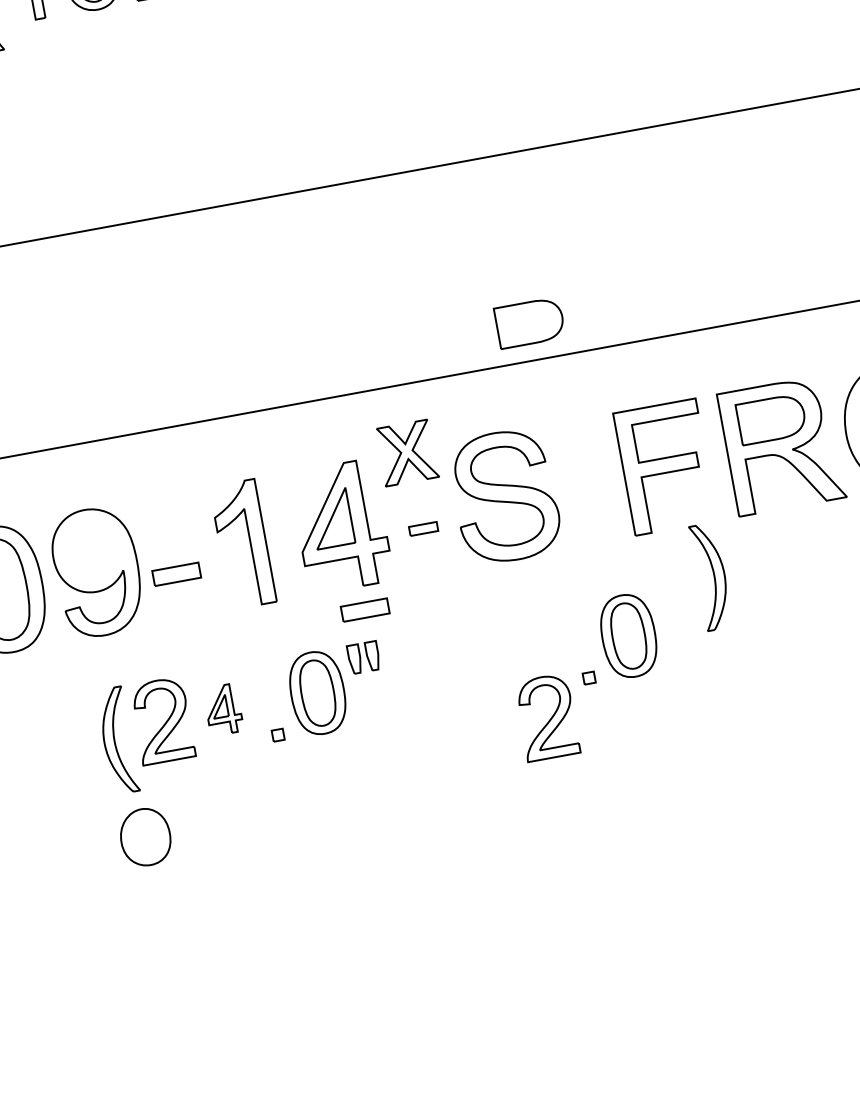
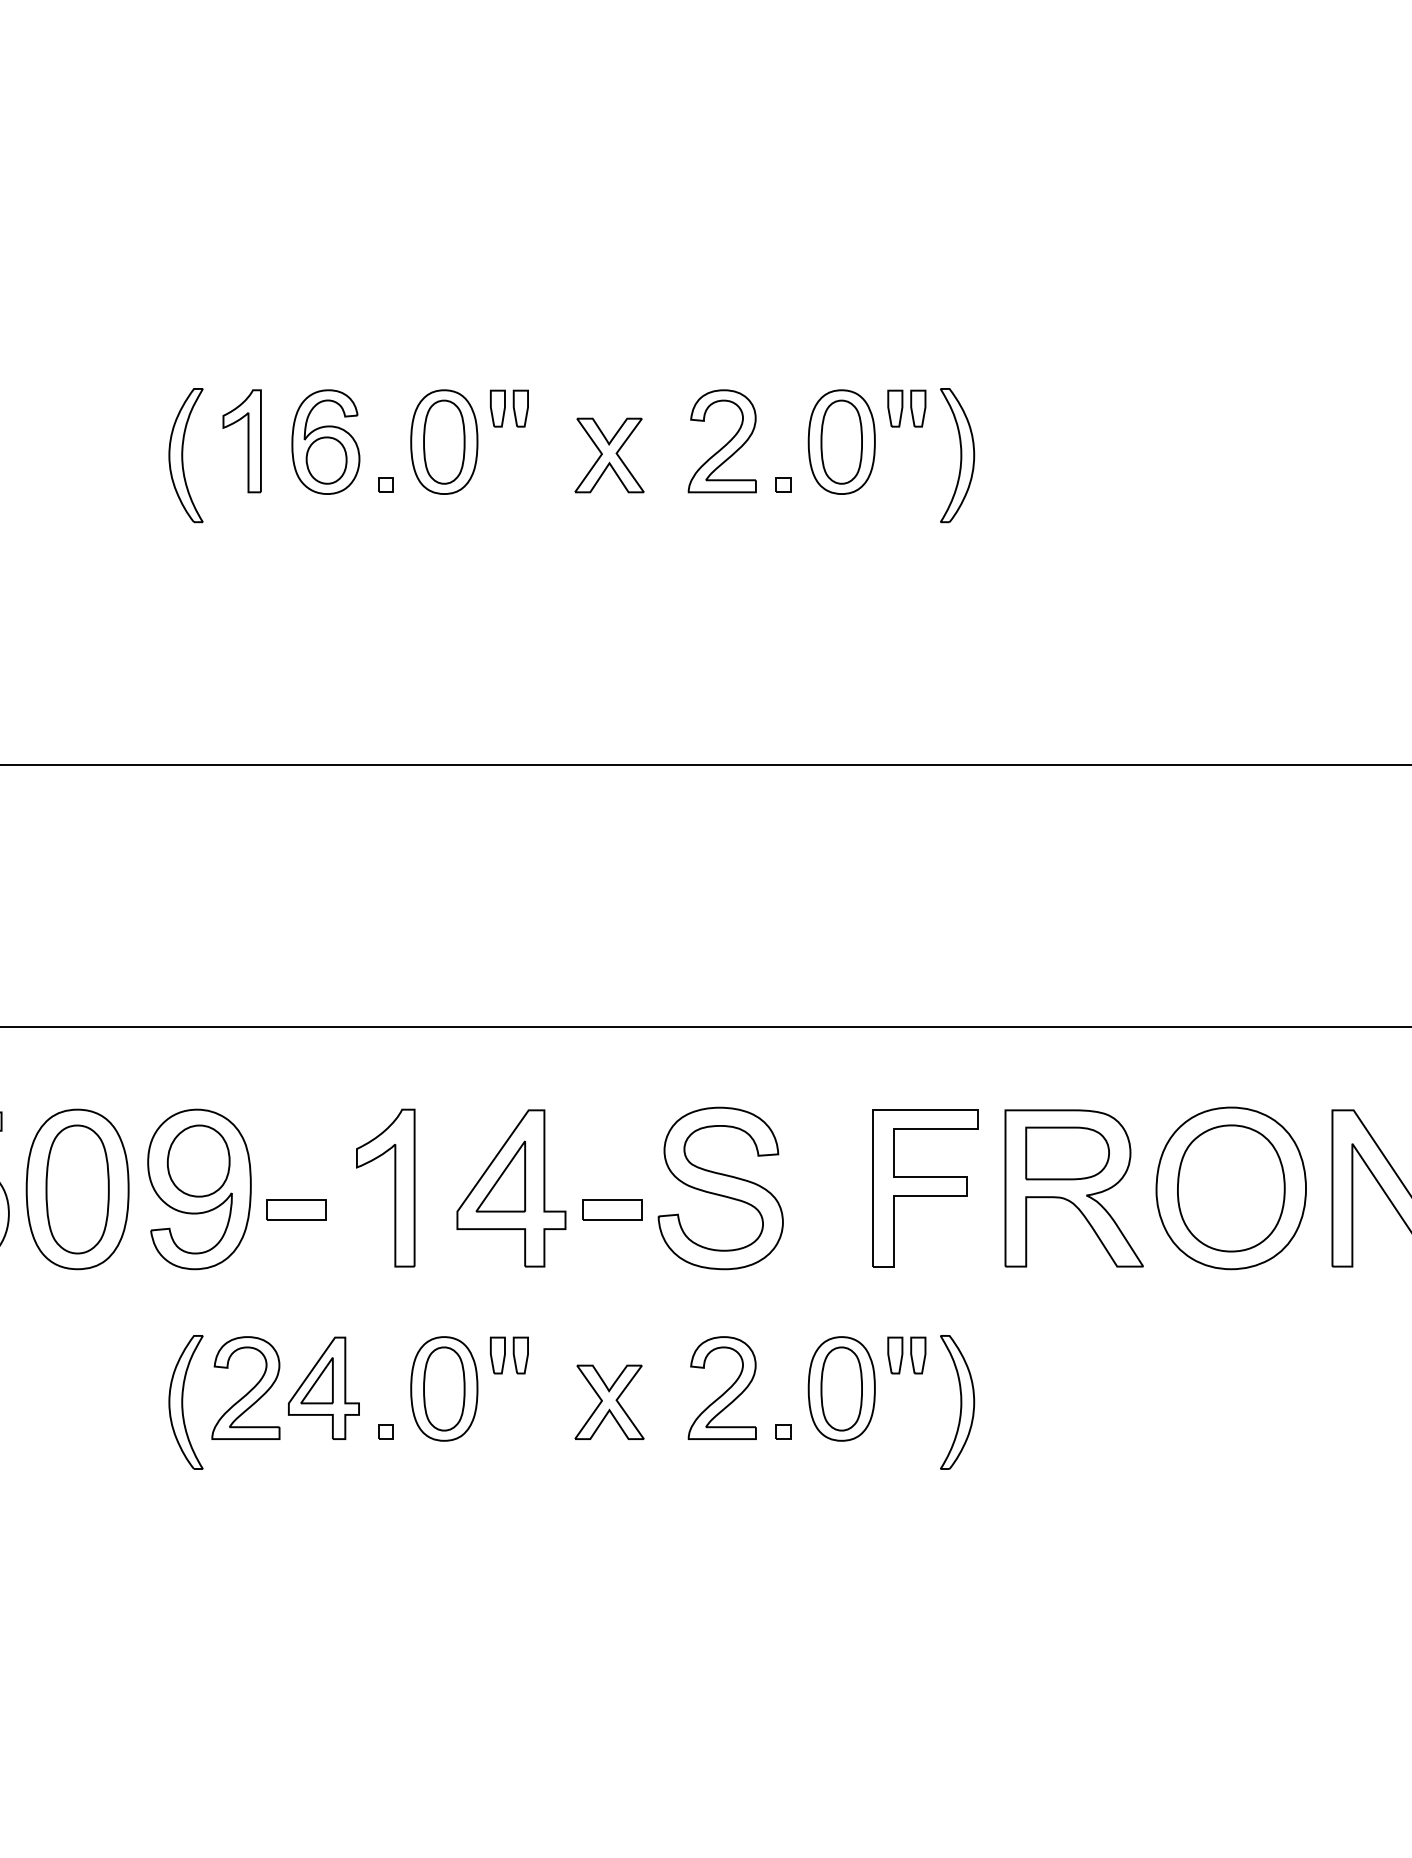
part: (529, 323) -> (790, 979), removed
part: (407, 452) -> (609, 1401), moved
part: (423, 528) -> (612, 1209), size x1.67
part: (711, 576) -> (957, 1402), moved
part: (674, 600) -> (906, 1355), added
part: (364, 609) -> (521, 1296), removed
part: (223, 709) -> (323, 1387), size x1.67
part: (546, 717) -> (721, 1387), moved
part: (145, 836) -> (198, 1160), moved

